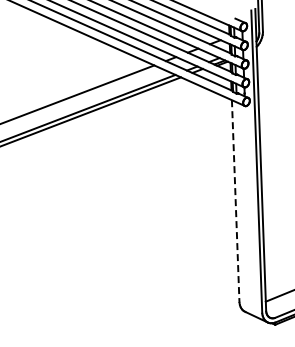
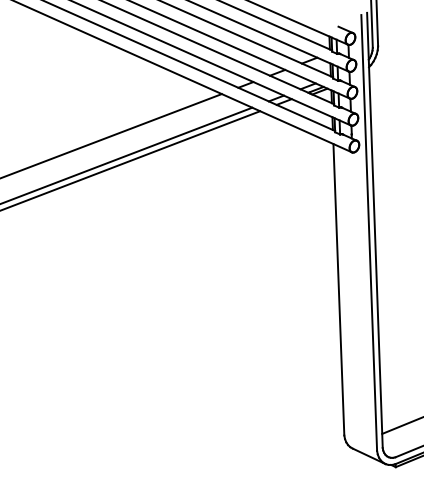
line: (235, 201) -> (338, 289), dashed -> solid

